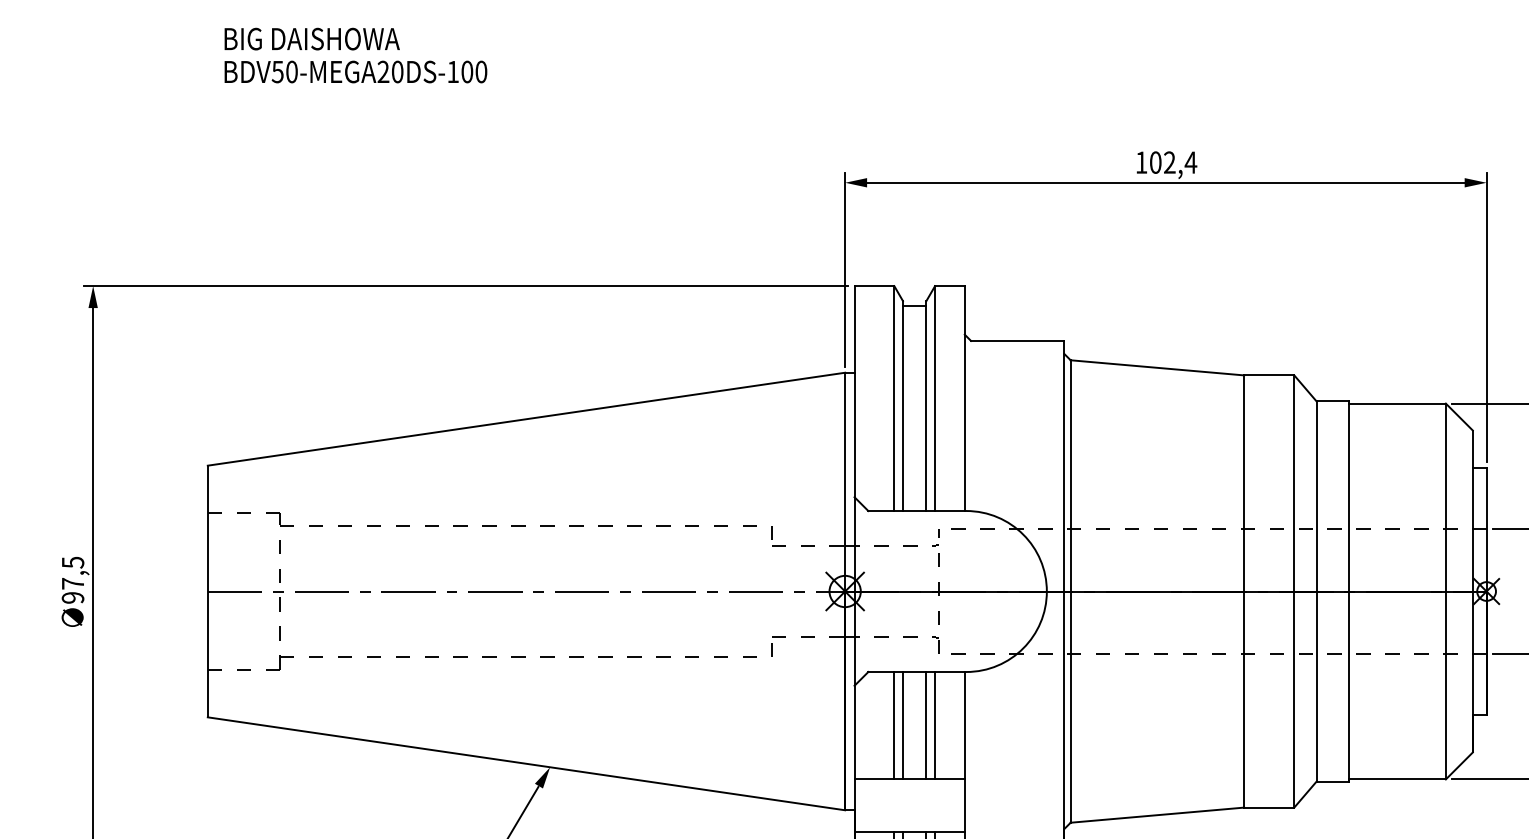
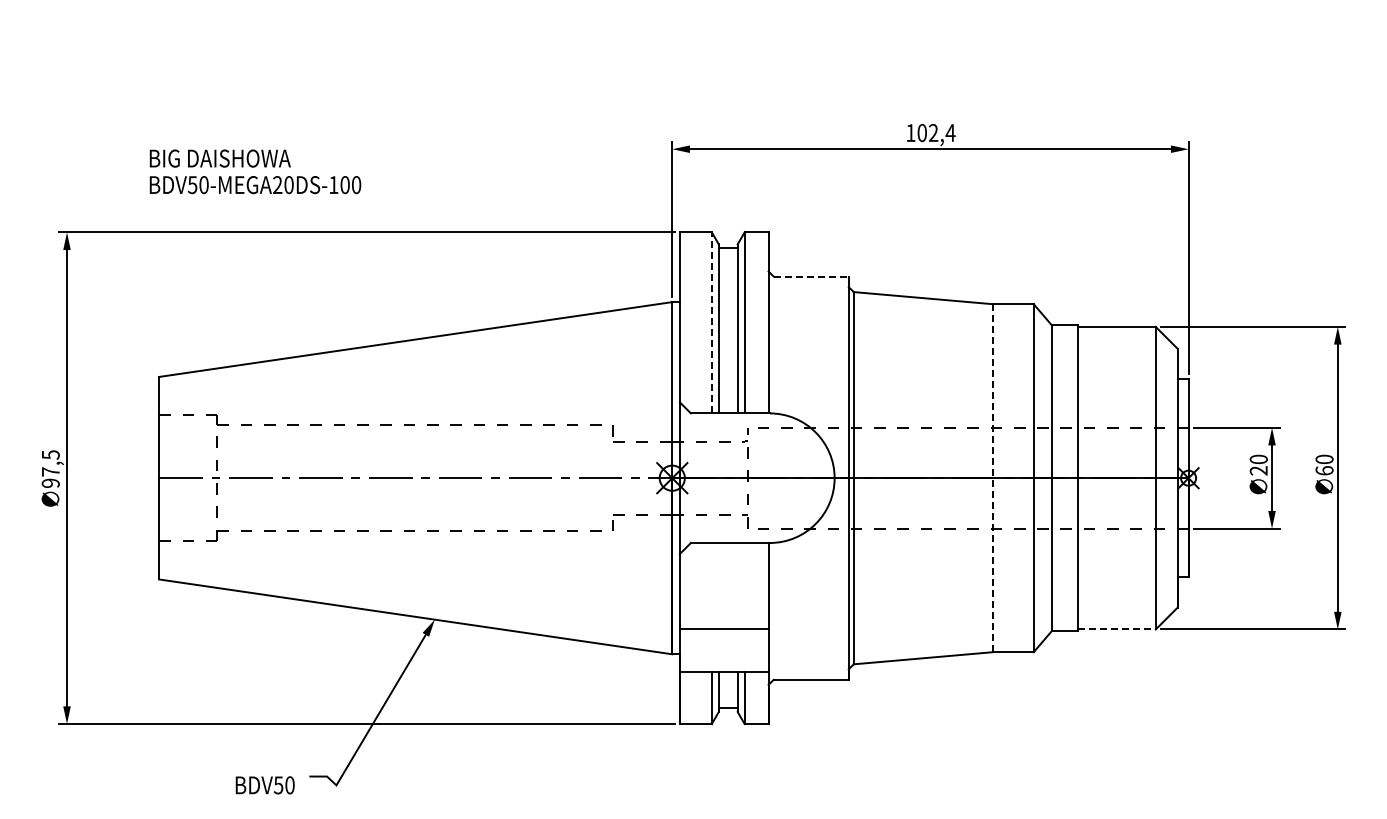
text: (355, 55) -> (255, 171), moved
line: (1018, 340) -> (811, 276), solid -> dashed
line: (893, 398) -> (711, 322), solid -> dashed
line: (1244, 591) -> (993, 478), solid -> dashed
line: (893, 724) -> (711, 585), removed
line: (902, 724) -> (718, 585), removed
line: (926, 724) -> (737, 585), removed
line: (934, 724) -> (744, 585), removed
line: (1398, 779) -> (1117, 629), solid -> dashed

